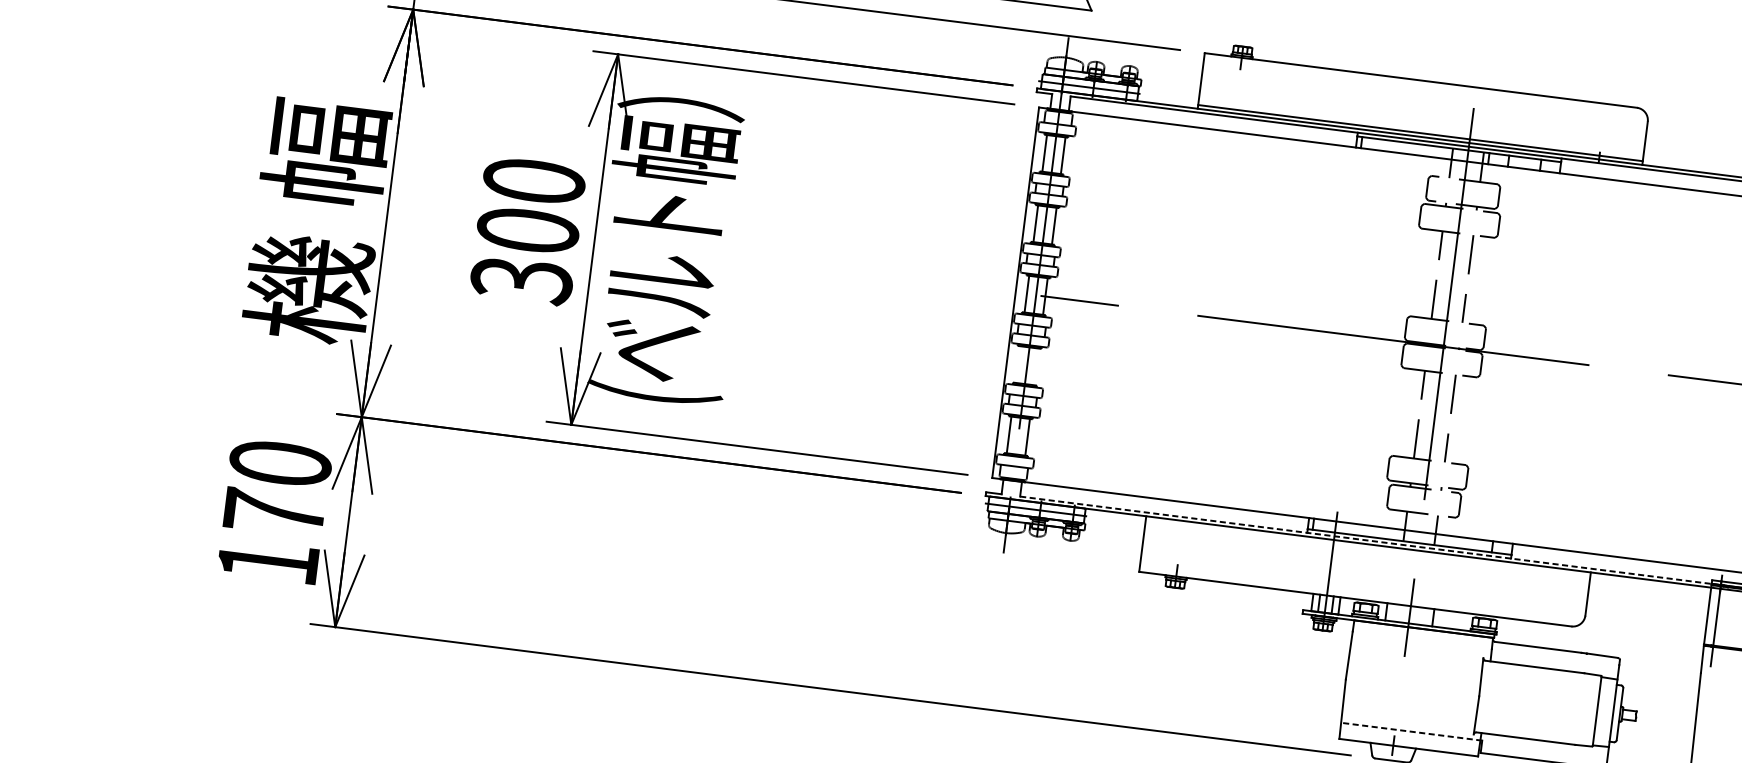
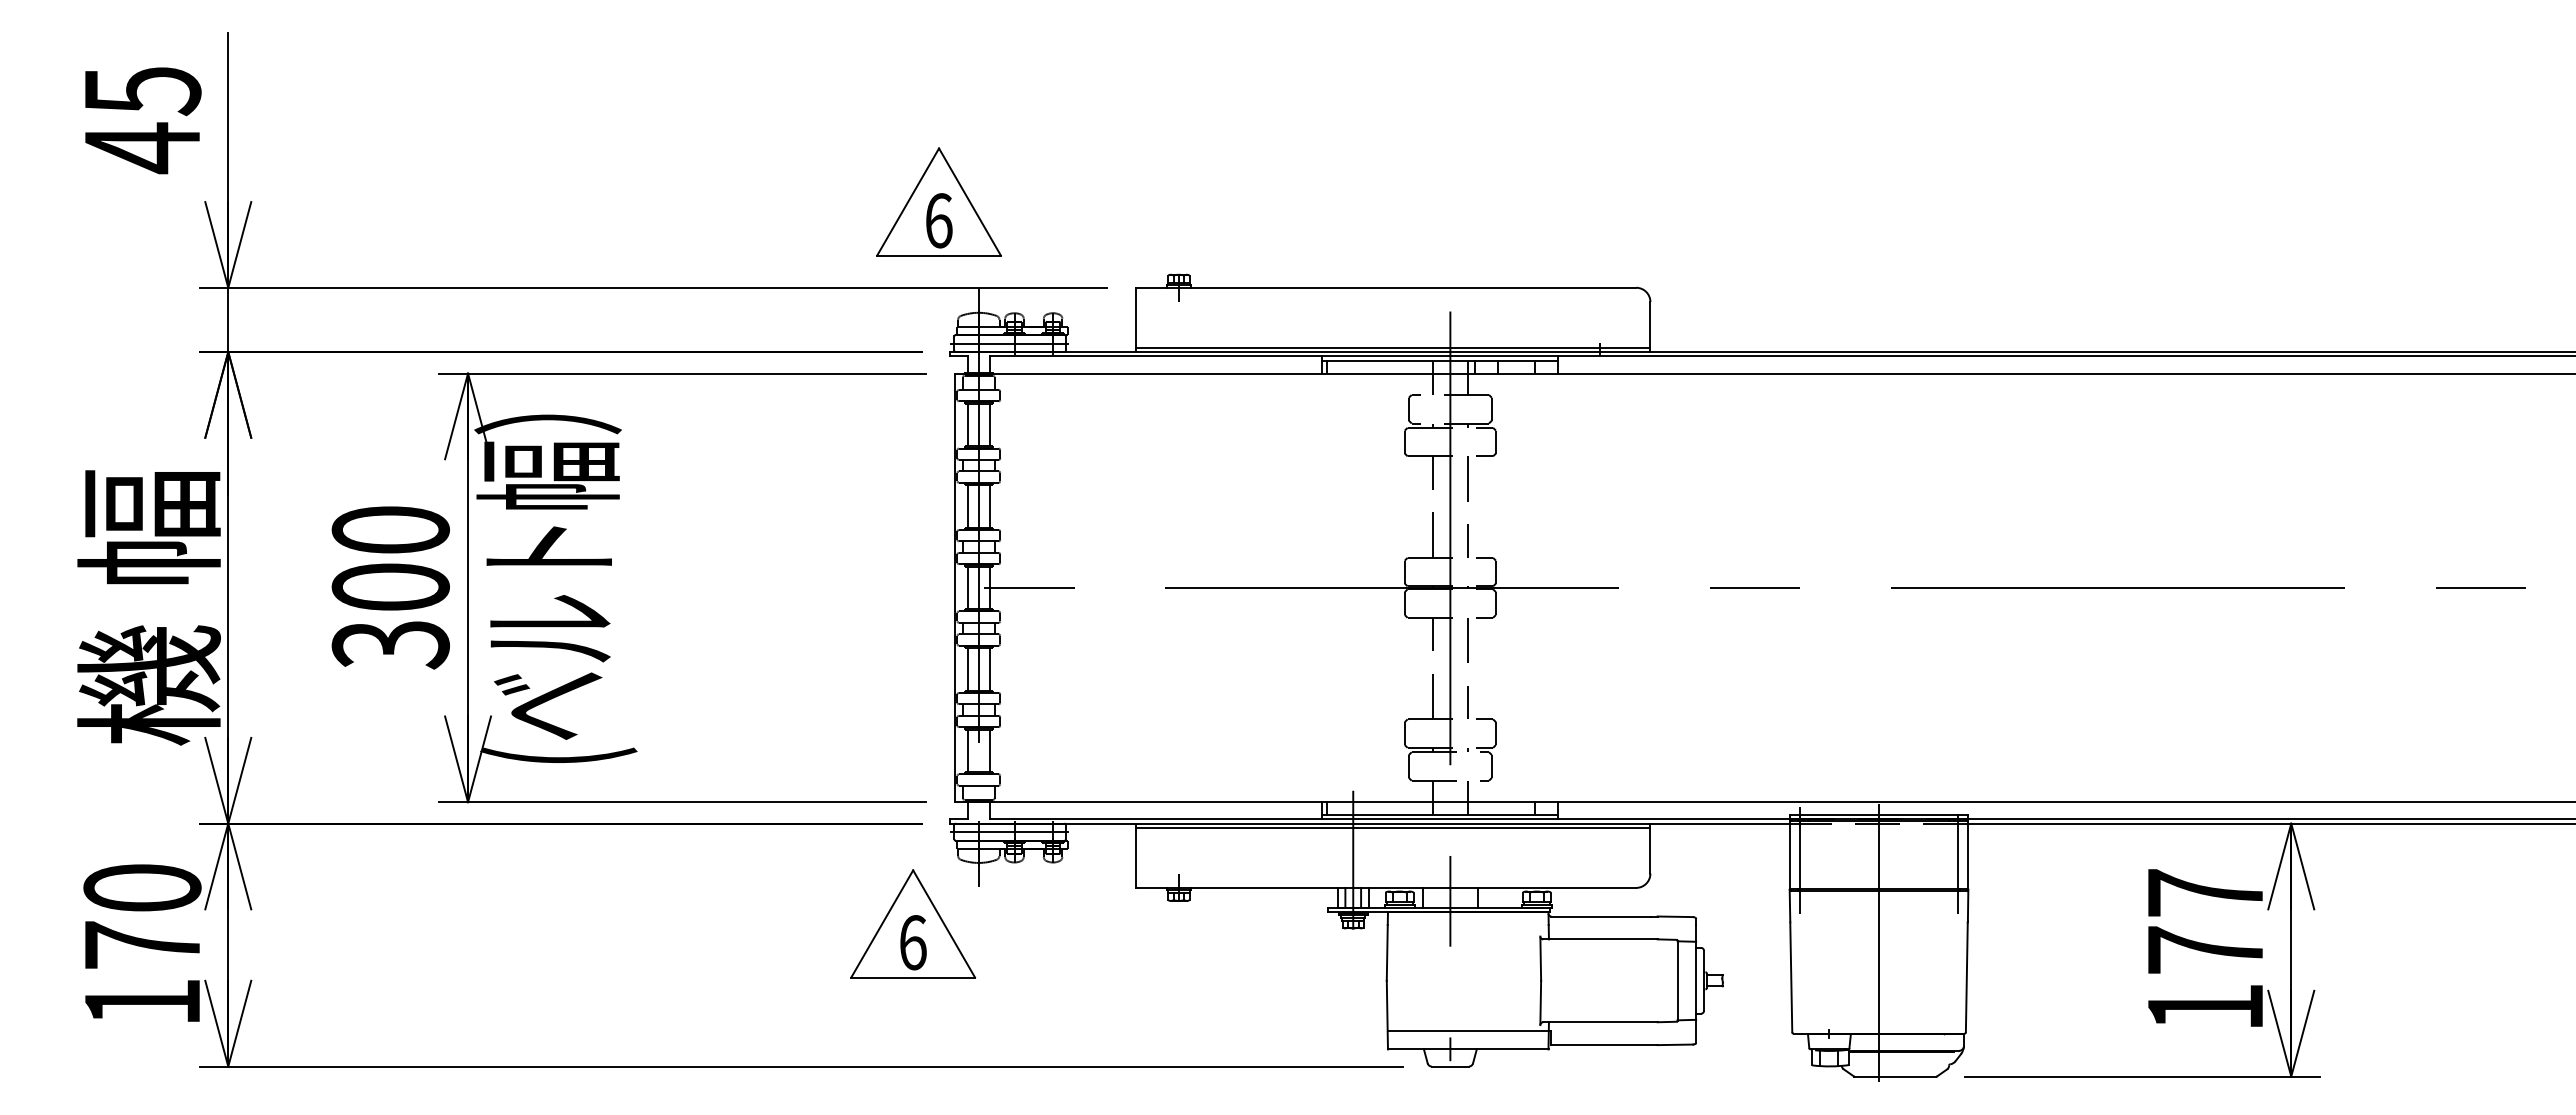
line: (1018, 364) -> (968, 669), added
line: (1036, 367) -> (989, 669), added
line: (1366, 540) -> (1390, 819), dashed -> solid
line: (1368, 547) -> (1393, 827), added
part: (943, 578) -> (913, 923), added
line: (1411, 731) -> (1469, 1030), dashed -> solid

